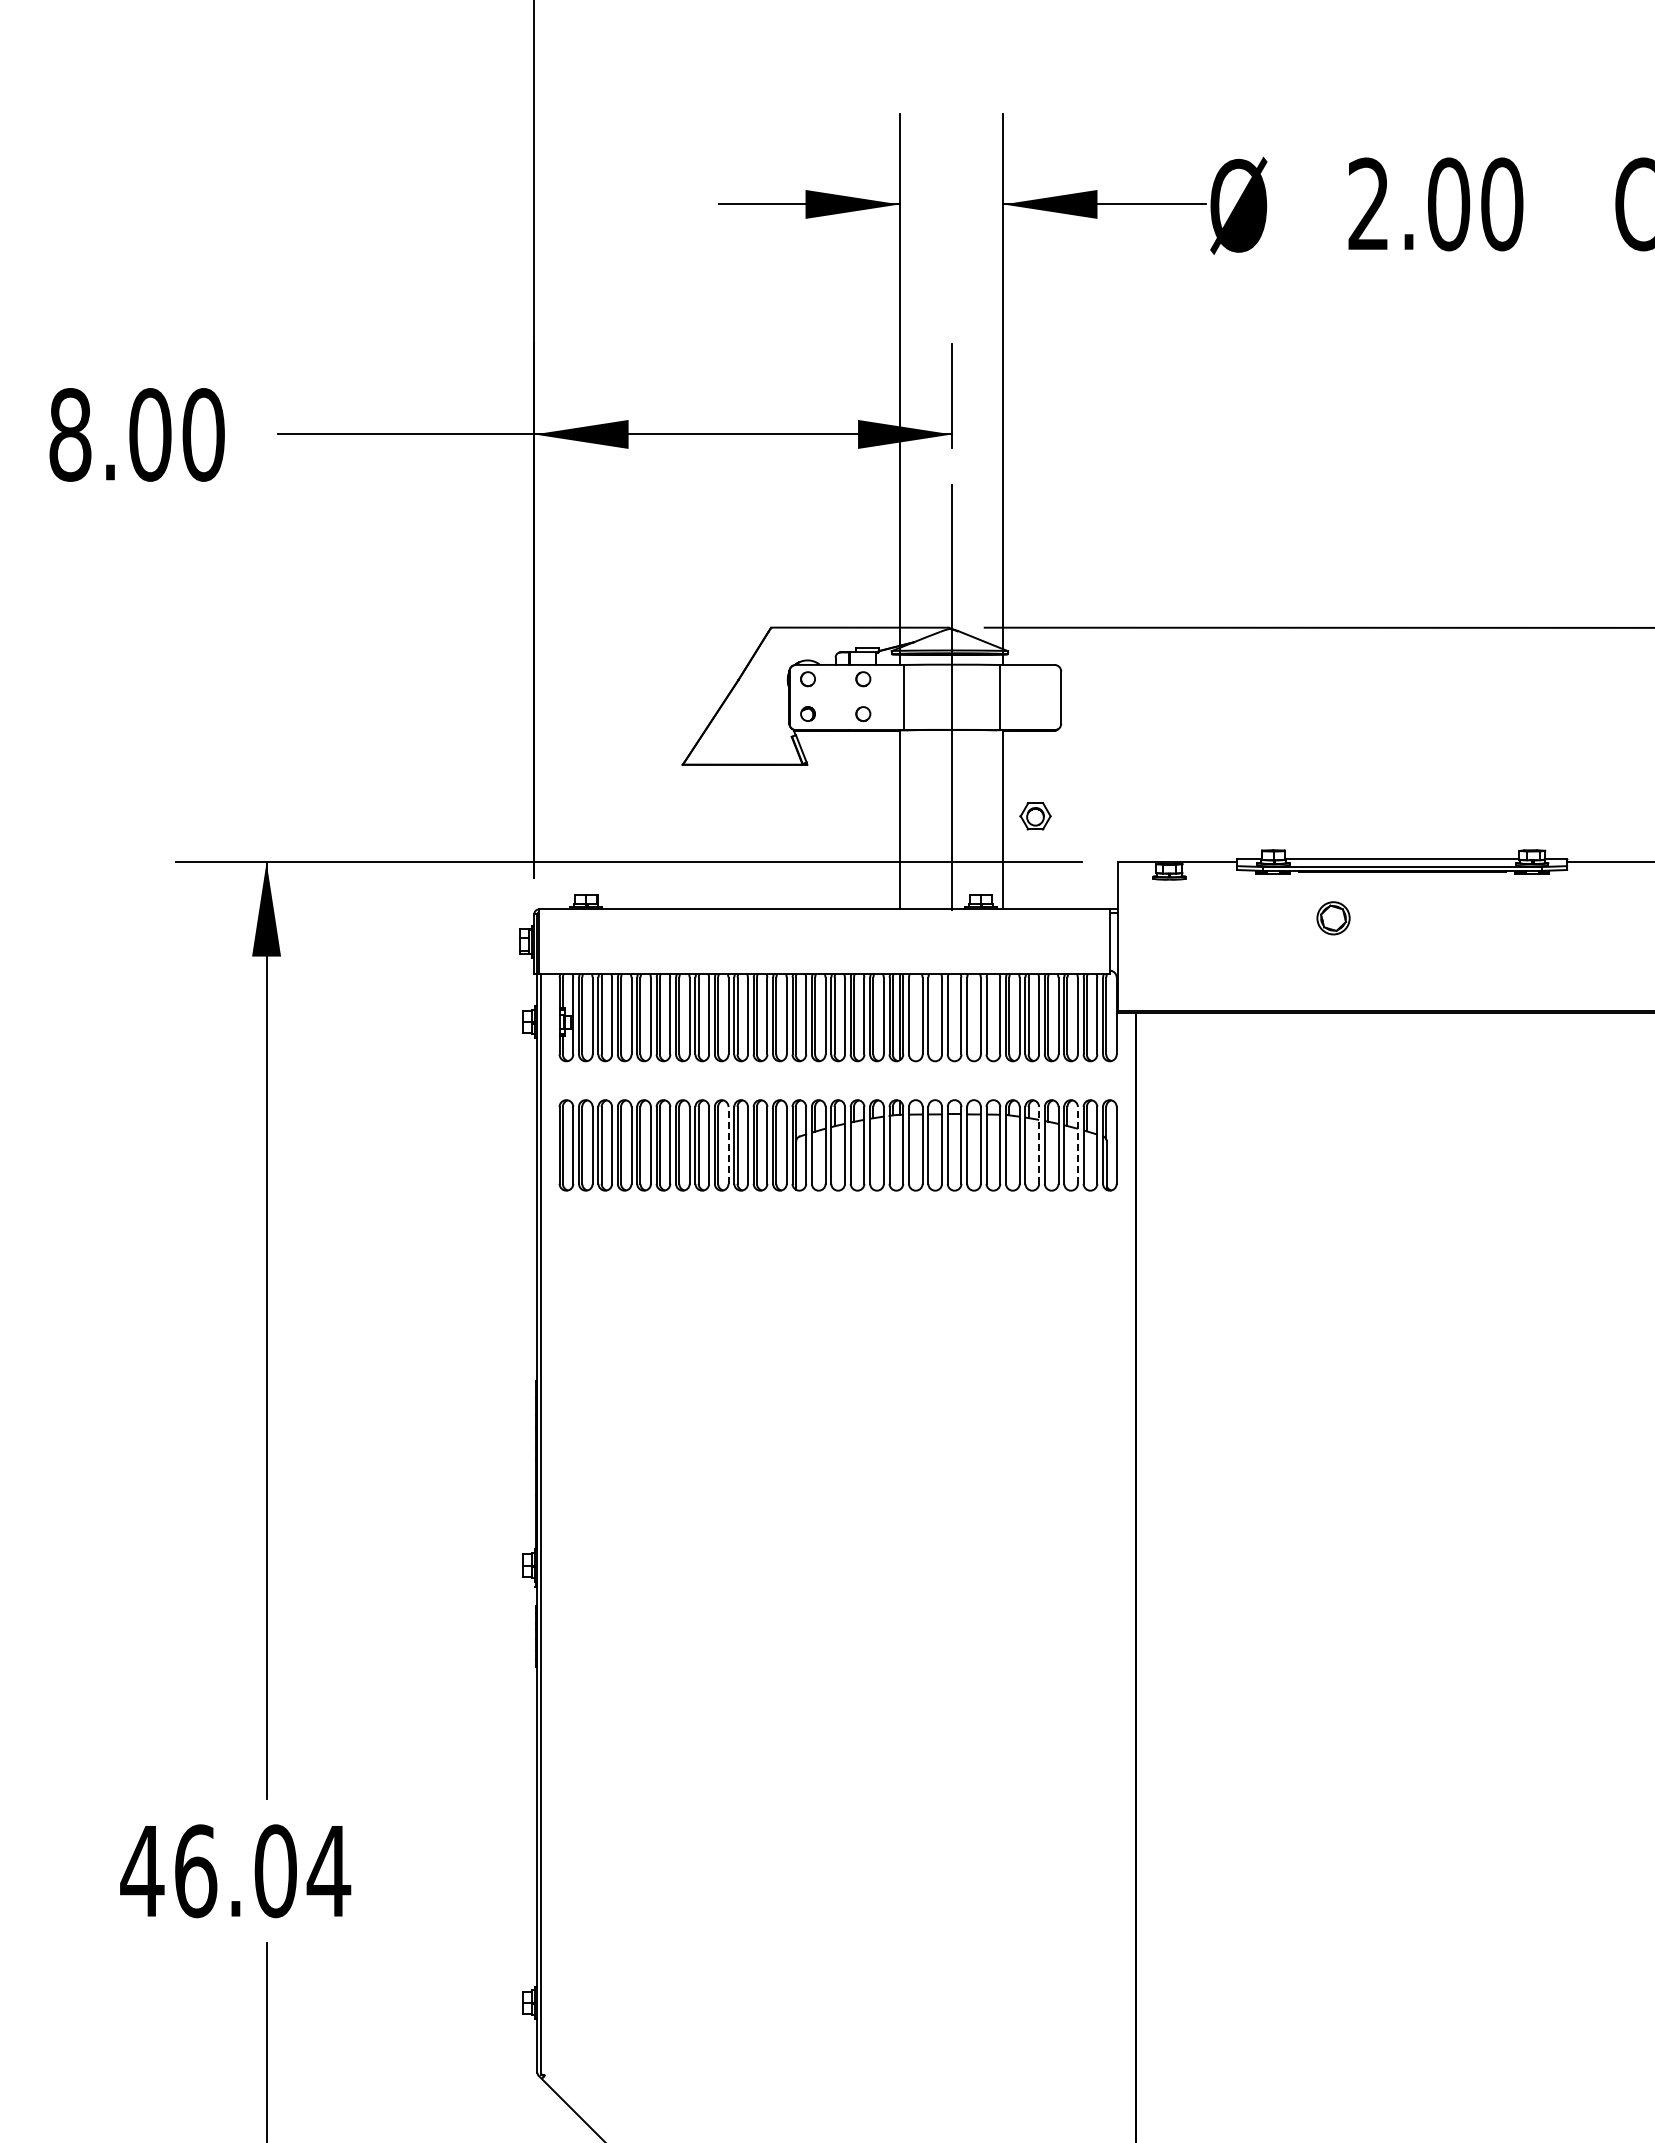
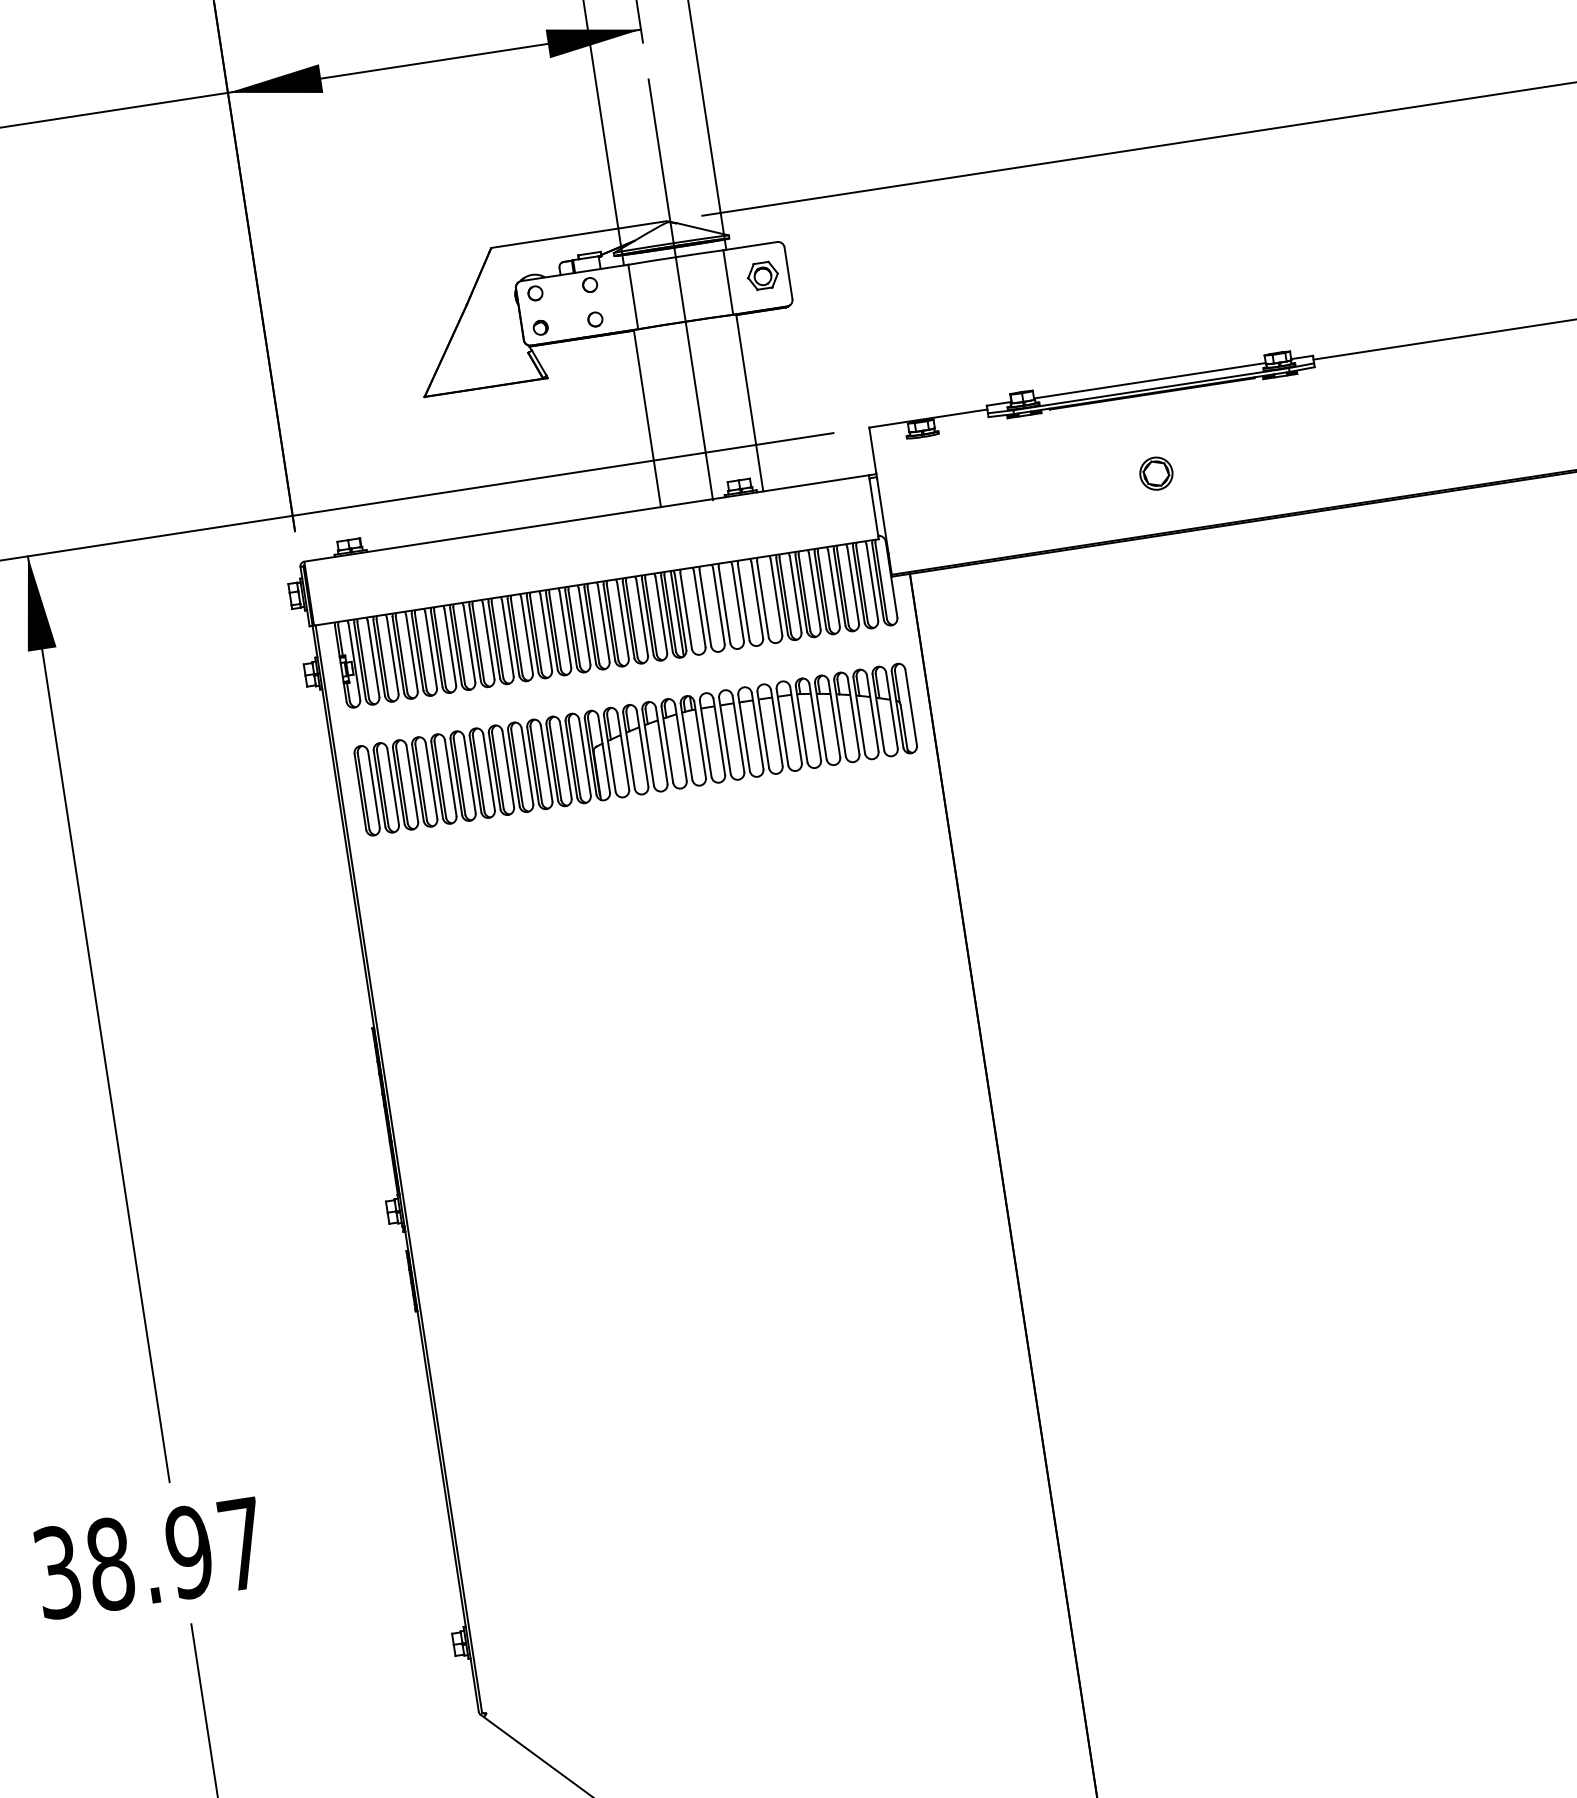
part: (1035, 816) -> (762, 276), moved
part: (1333, 918) -> (1156, 473), moved
line: (728, 1144) -> (527, 765), dashed -> solid
line: (1039, 1144) -> (834, 718), dashed -> solid
line: (1077, 1144) -> (872, 712), dashed -> solid
text: (235, 1871) -> (149, 1558), 46.04 -> 38.97

